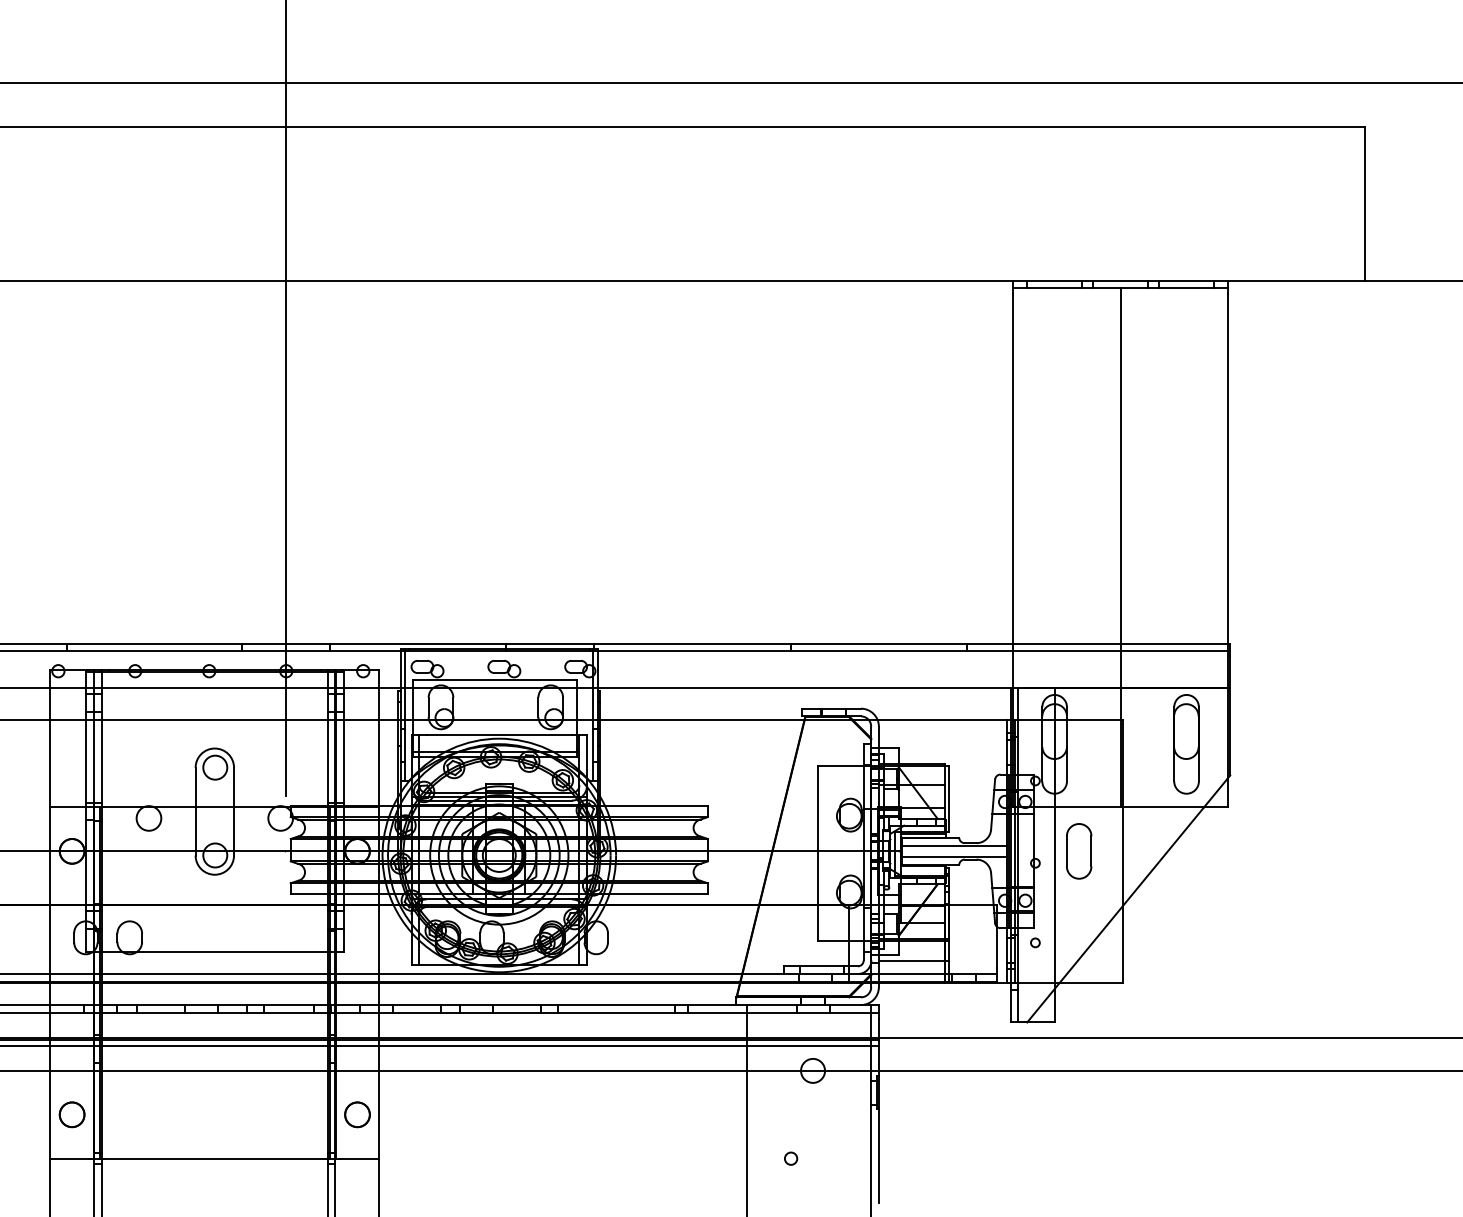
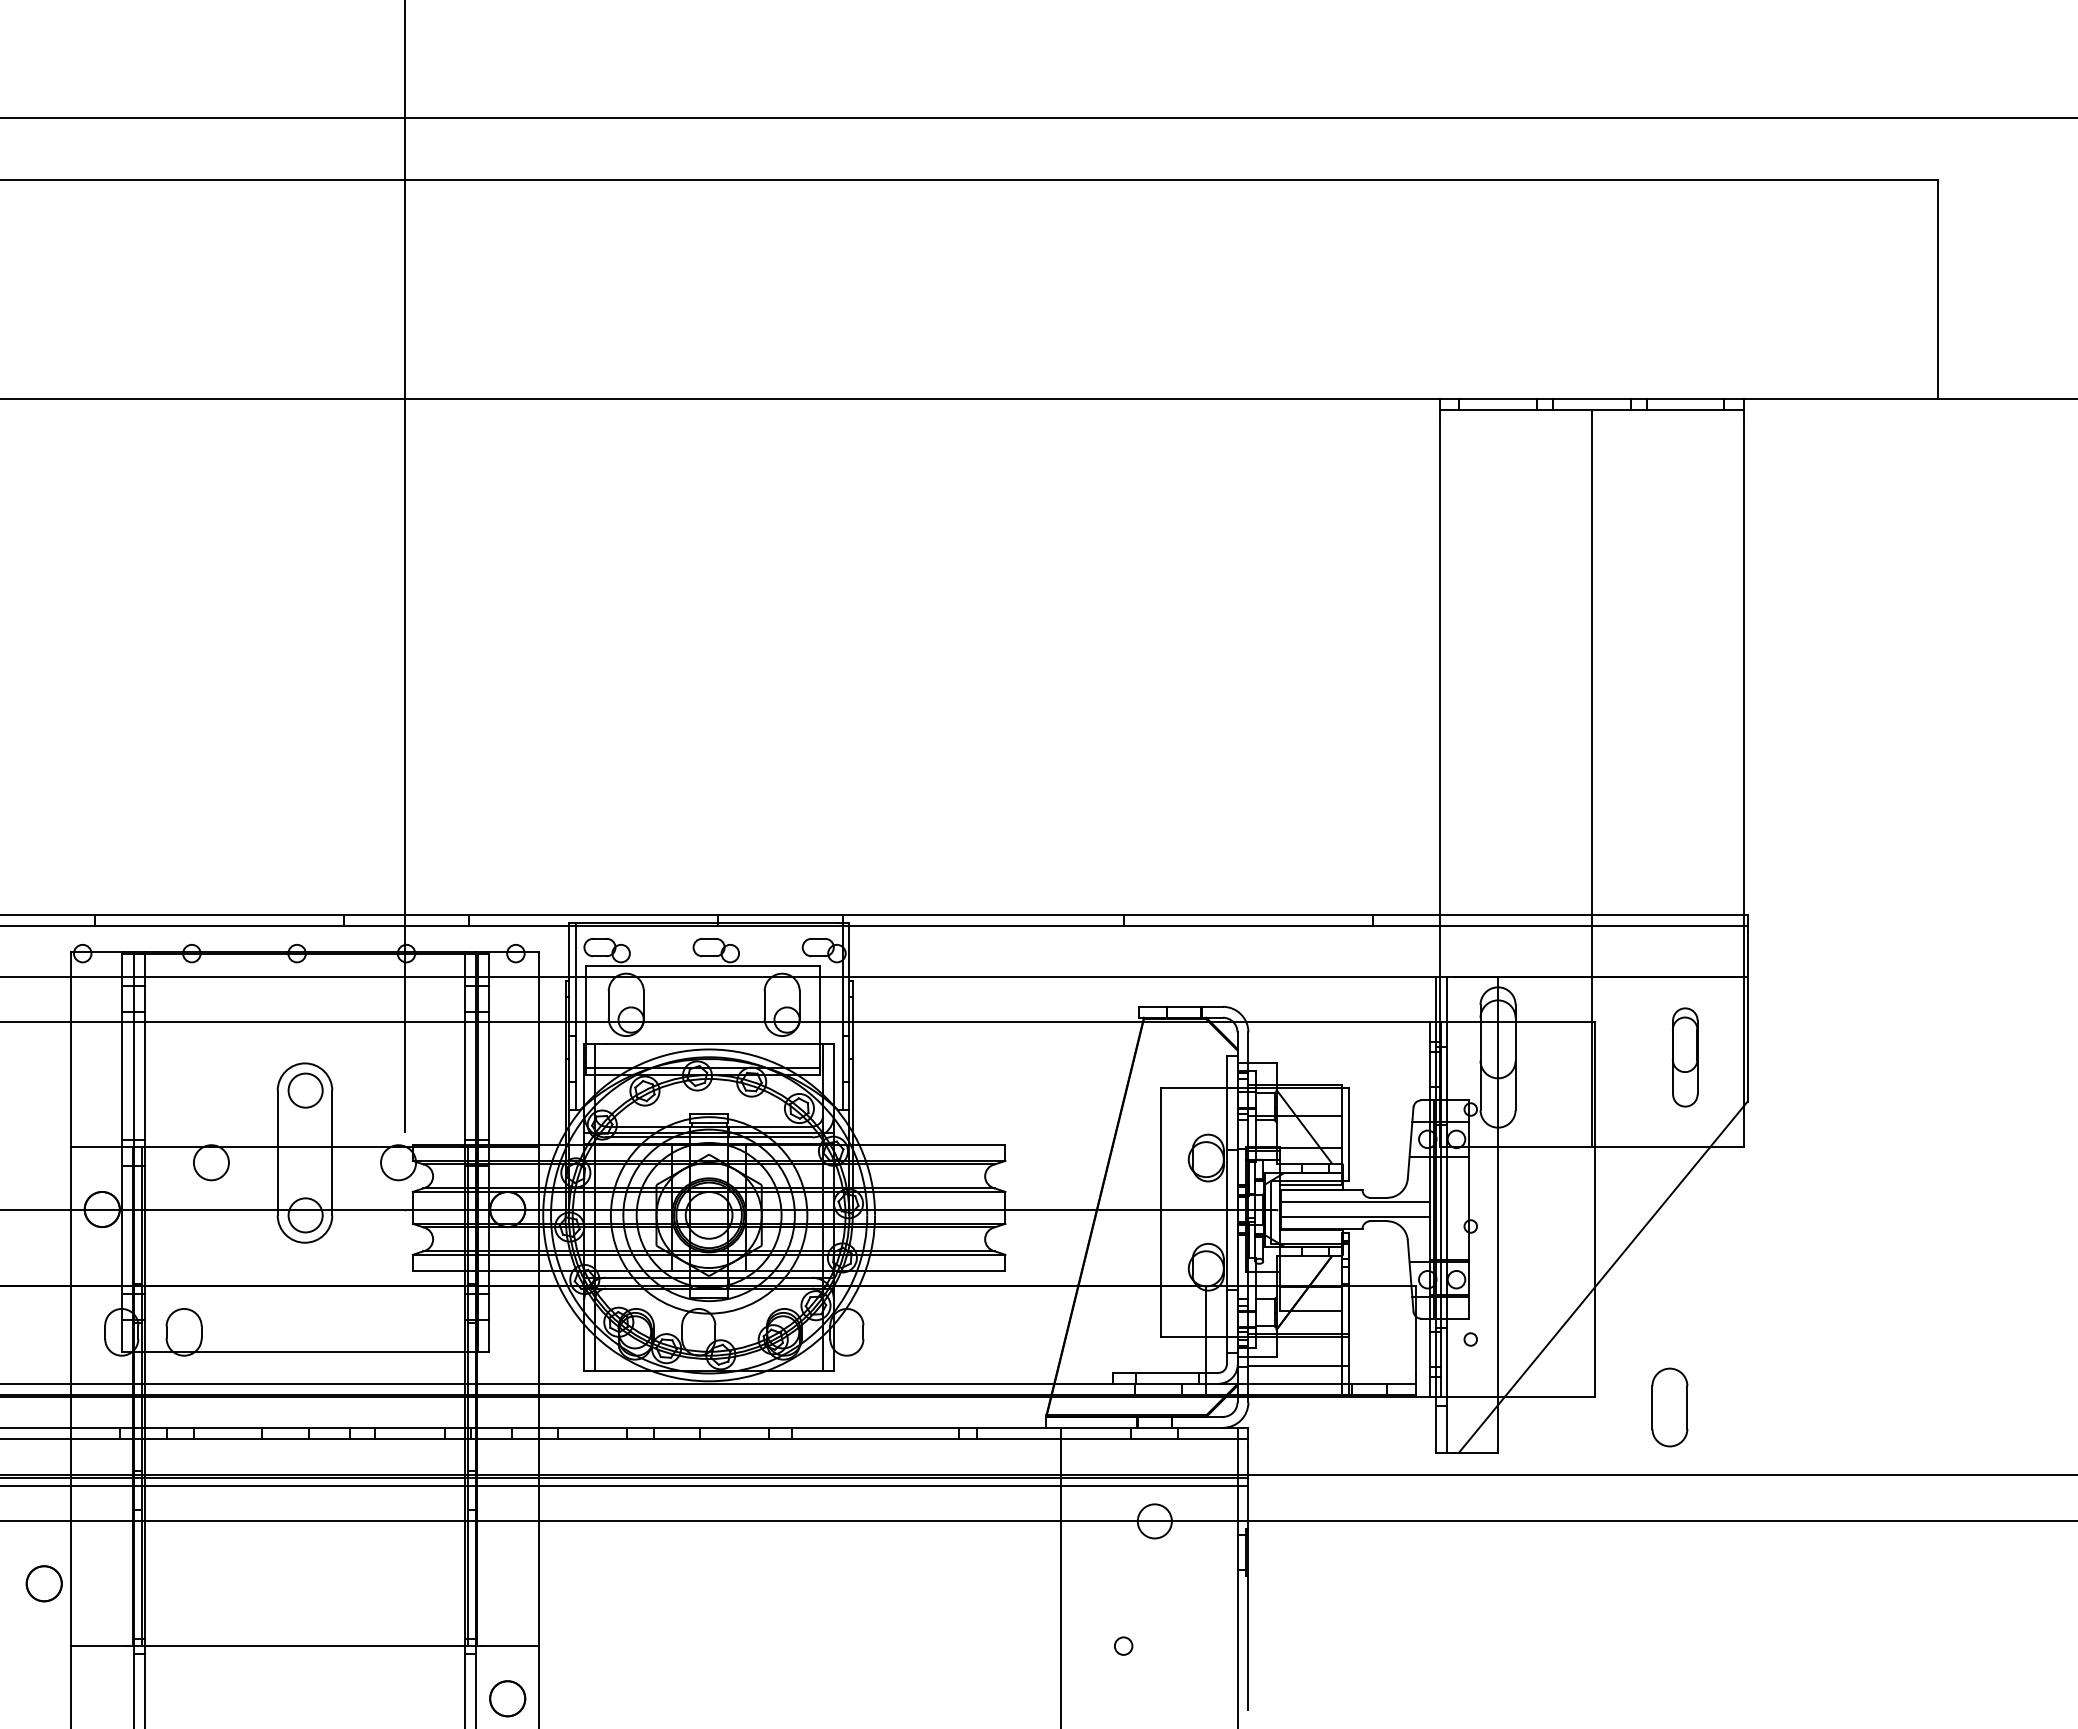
part: (1185, 744) -> (1684, 1057), size x0.7
part: (1078, 851) -> (1669, 1407), moved
circle: (71, 1114) -> (43, 1583), moved
circle: (357, 1114) -> (507, 1698), moved

